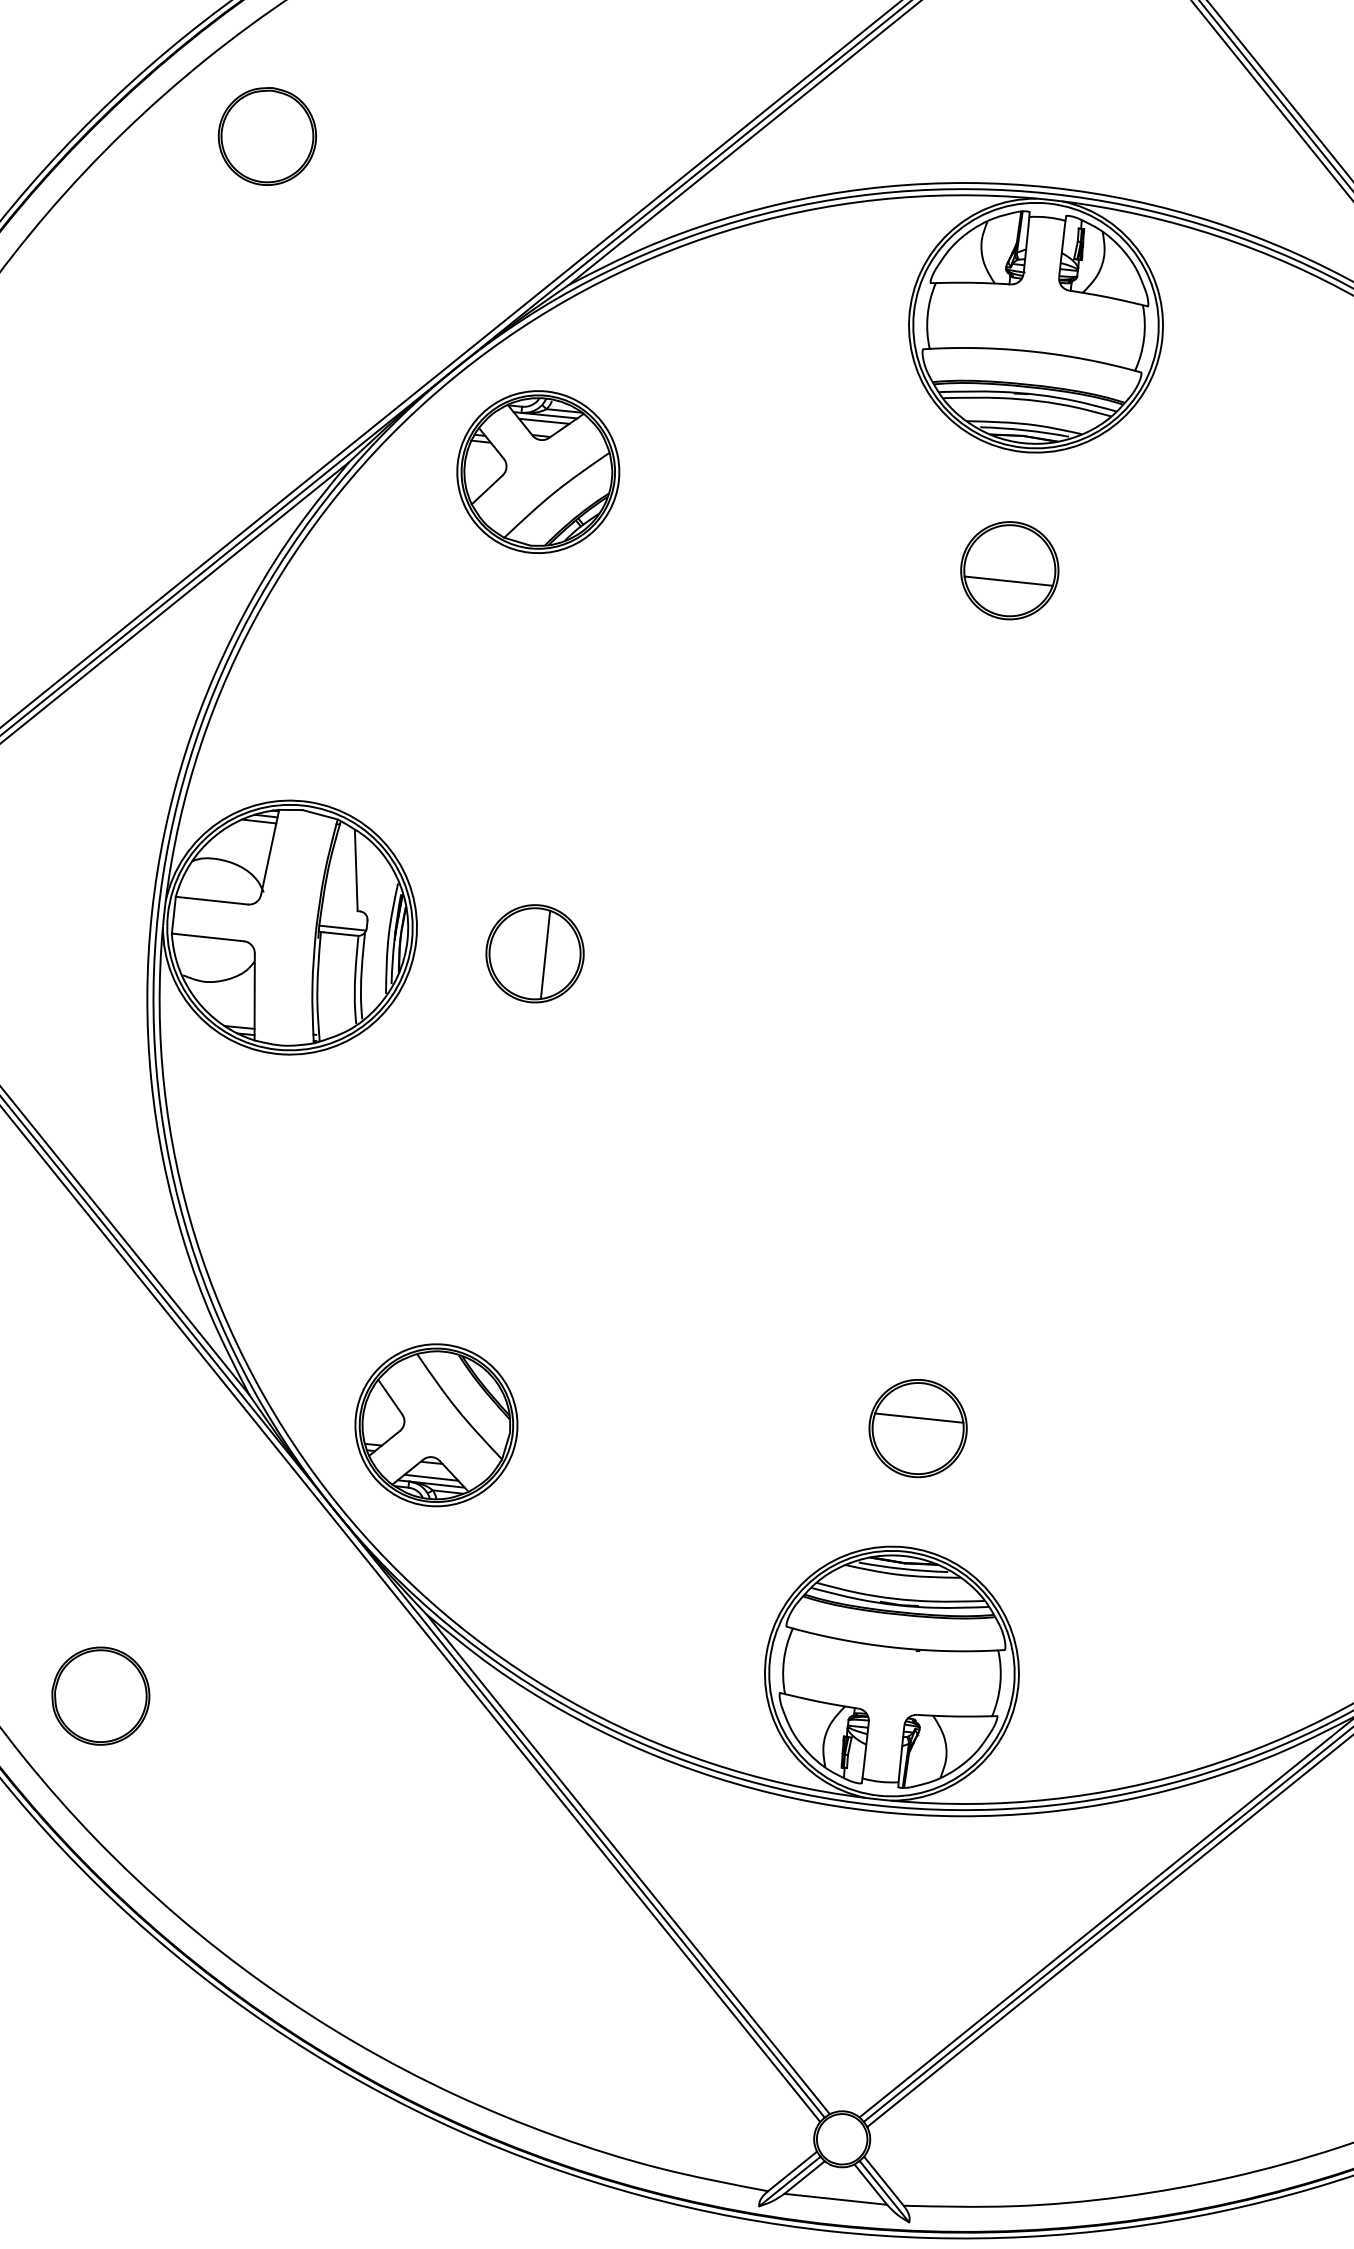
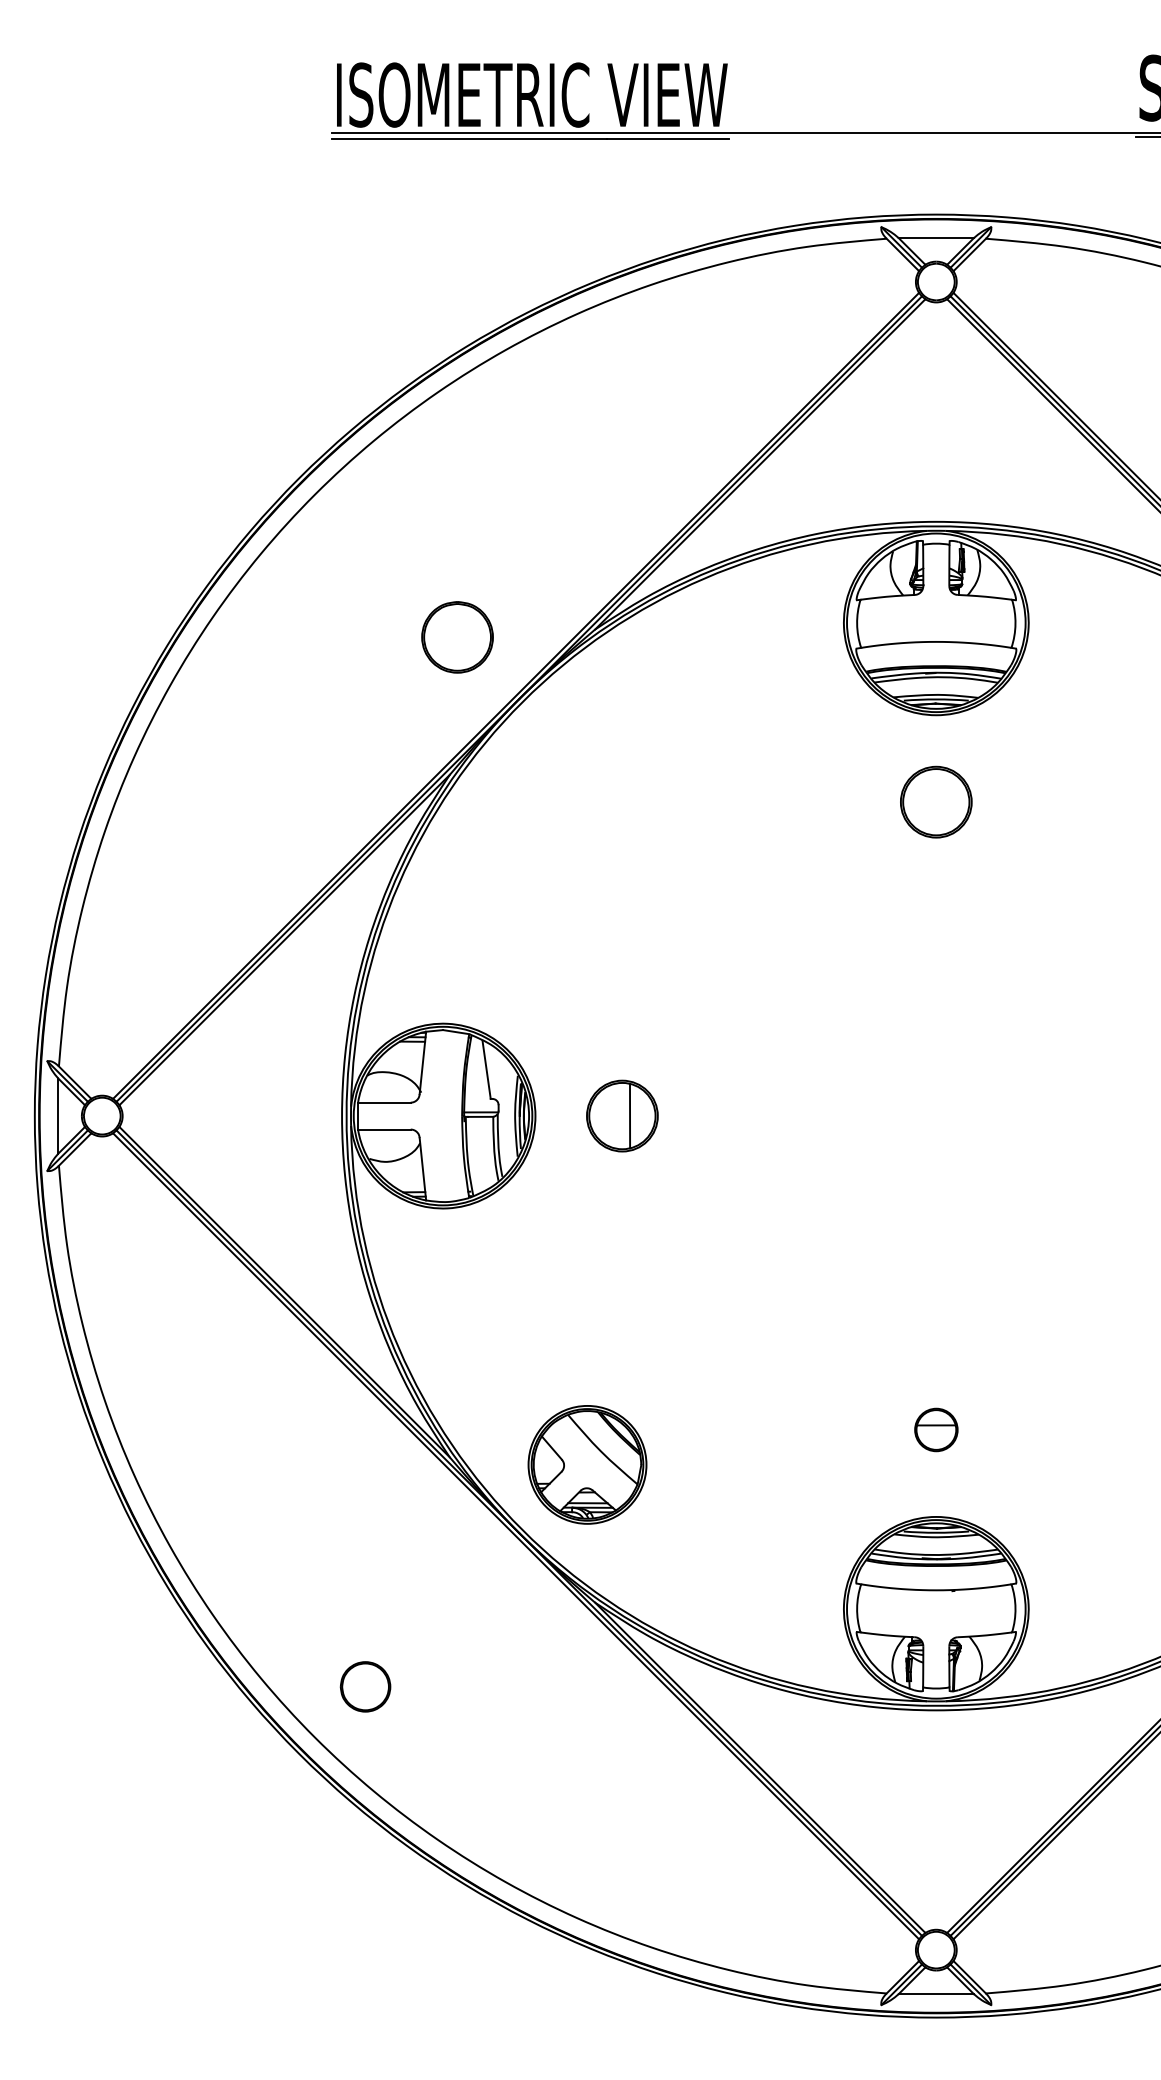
part: (267, 136) -> (457, 637), moved
part: (538, 472) -> (587, 767), removed
line: (1009, 580) -> (936, 809), removed
part: (918, 1427) -> (936, 1429), size x0.6
part: (100, 1695) -> (365, 1686), size x0.7

